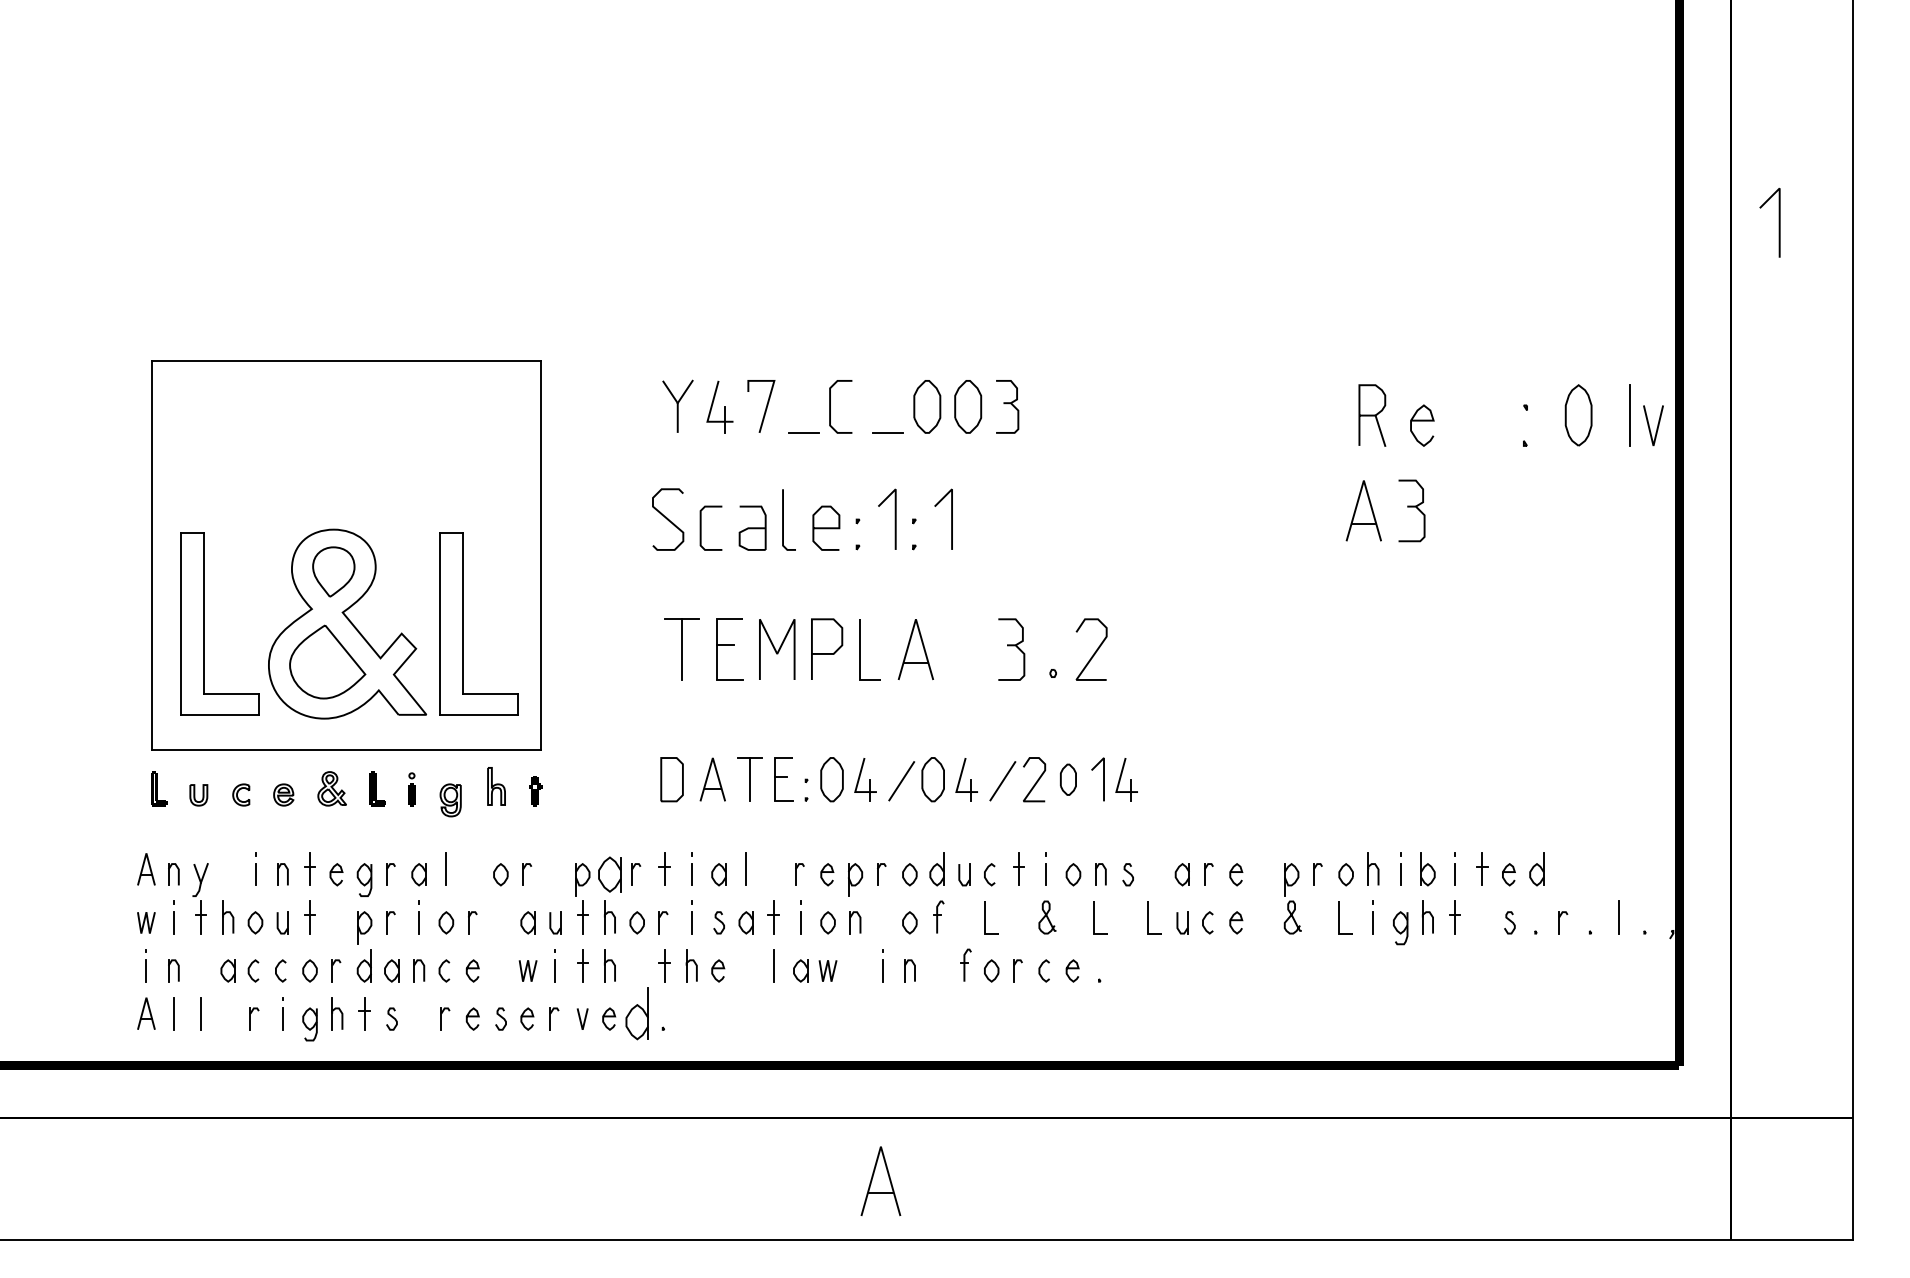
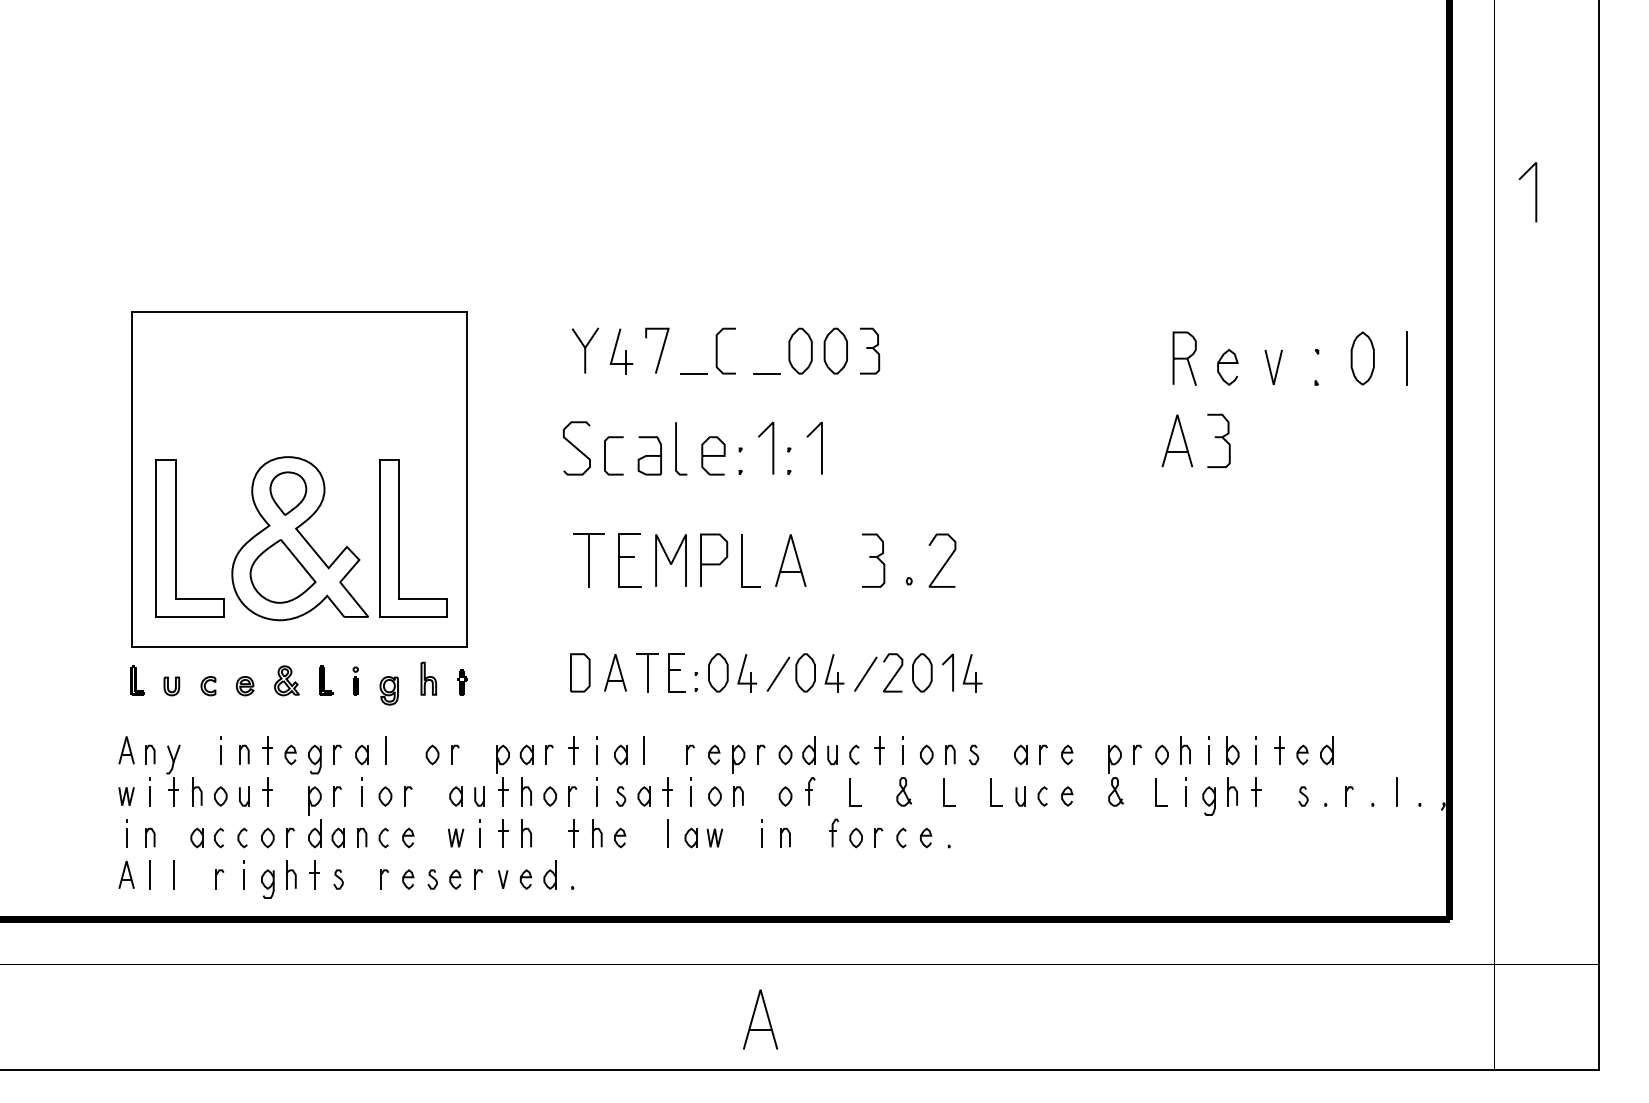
line: (1649, 425) -> (1270, 367), moved
part: (1068, 779) -> (922, 672), size x1.43
part: (609, 874) -> (526, 754), size x0.62
part: (636, 1013) -> (549, 874), size x0.62

